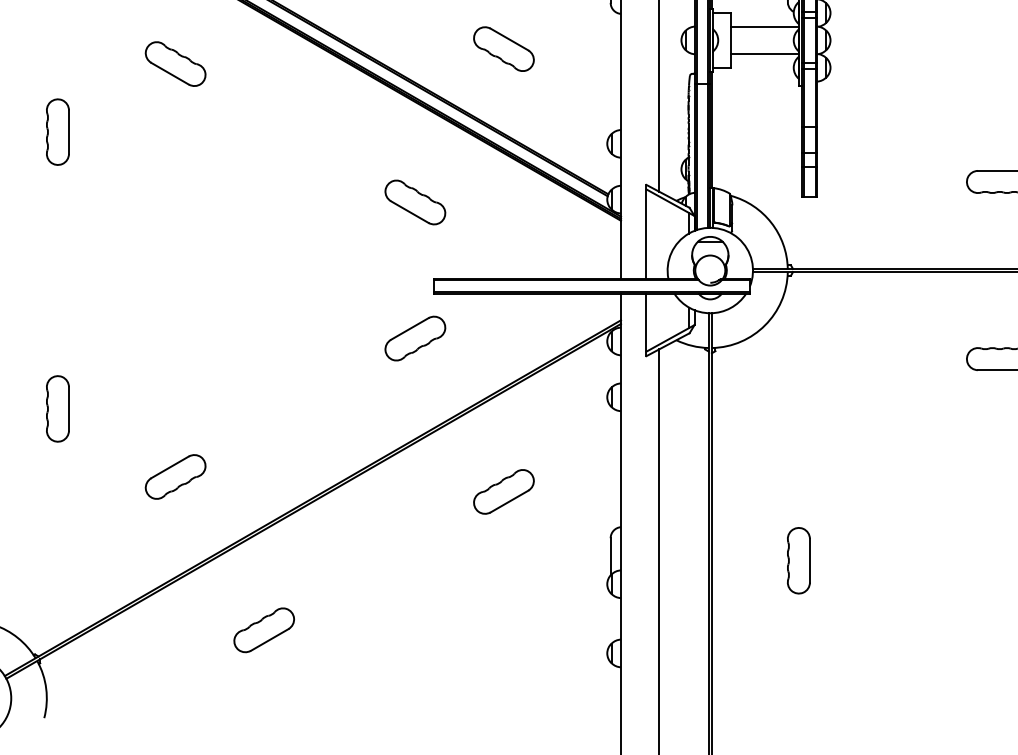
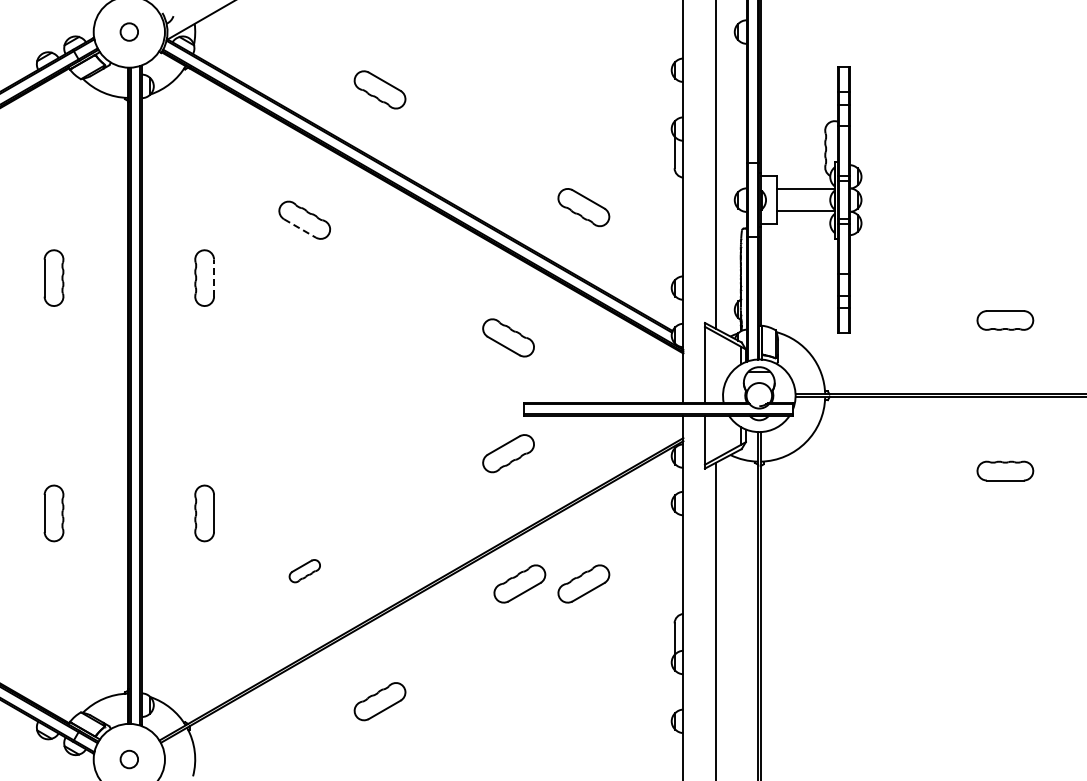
line: (170, 73) -> (300, 228), solid -> dashed
line: (69, 131) -> (214, 277), solid -> dashed
part: (175, 476) -> (304, 570), size x0.6
part: (428, 491) -> (519, 583), added
part: (798, 560) -> (834, 642), removed

